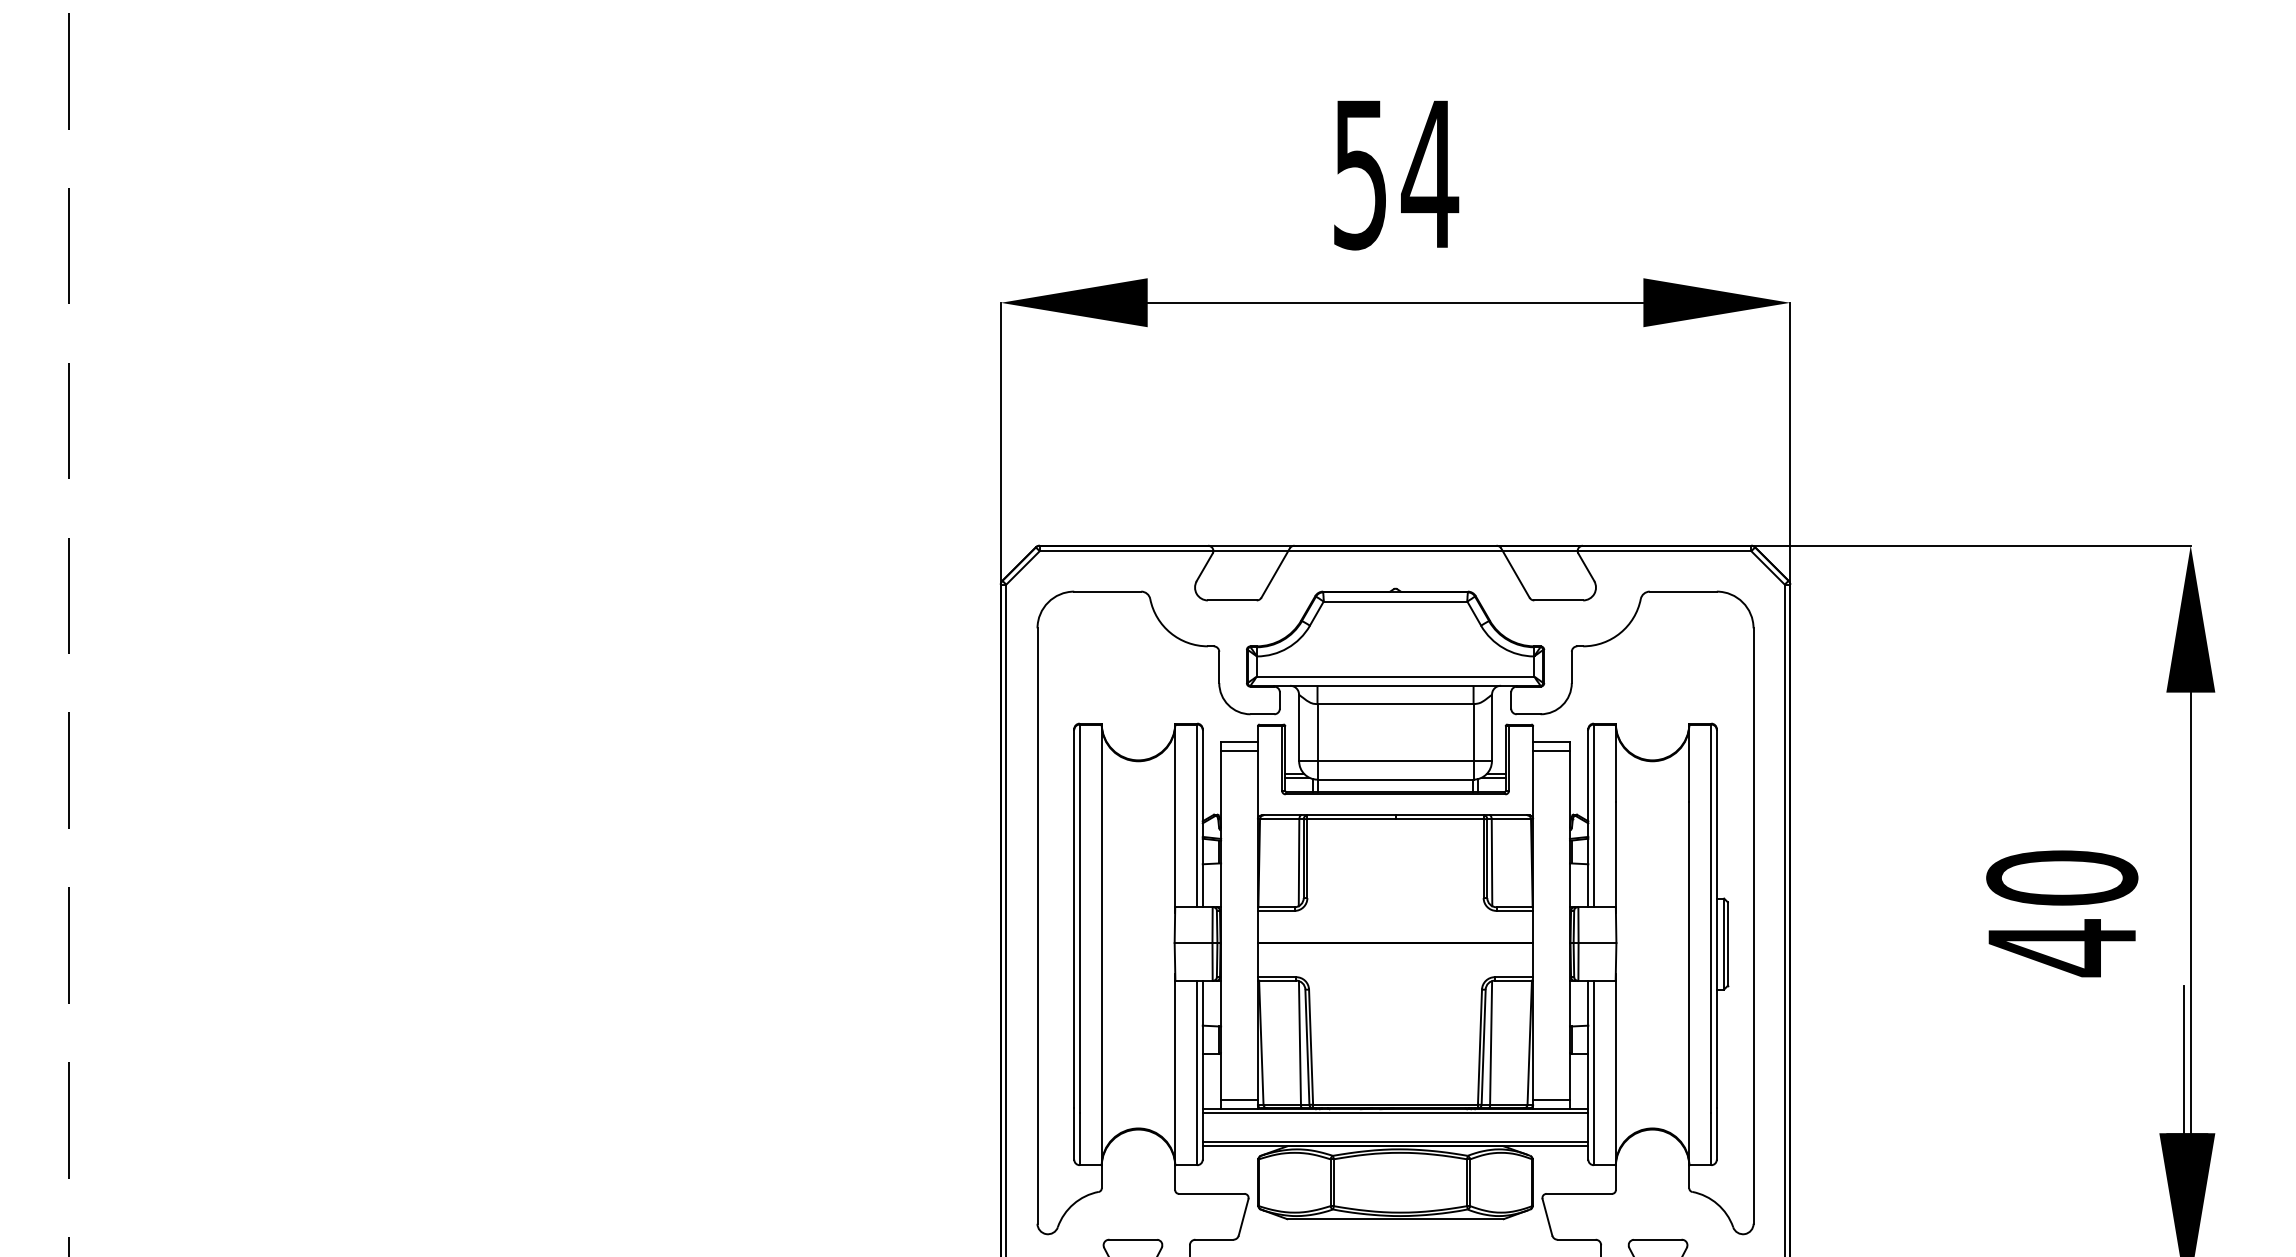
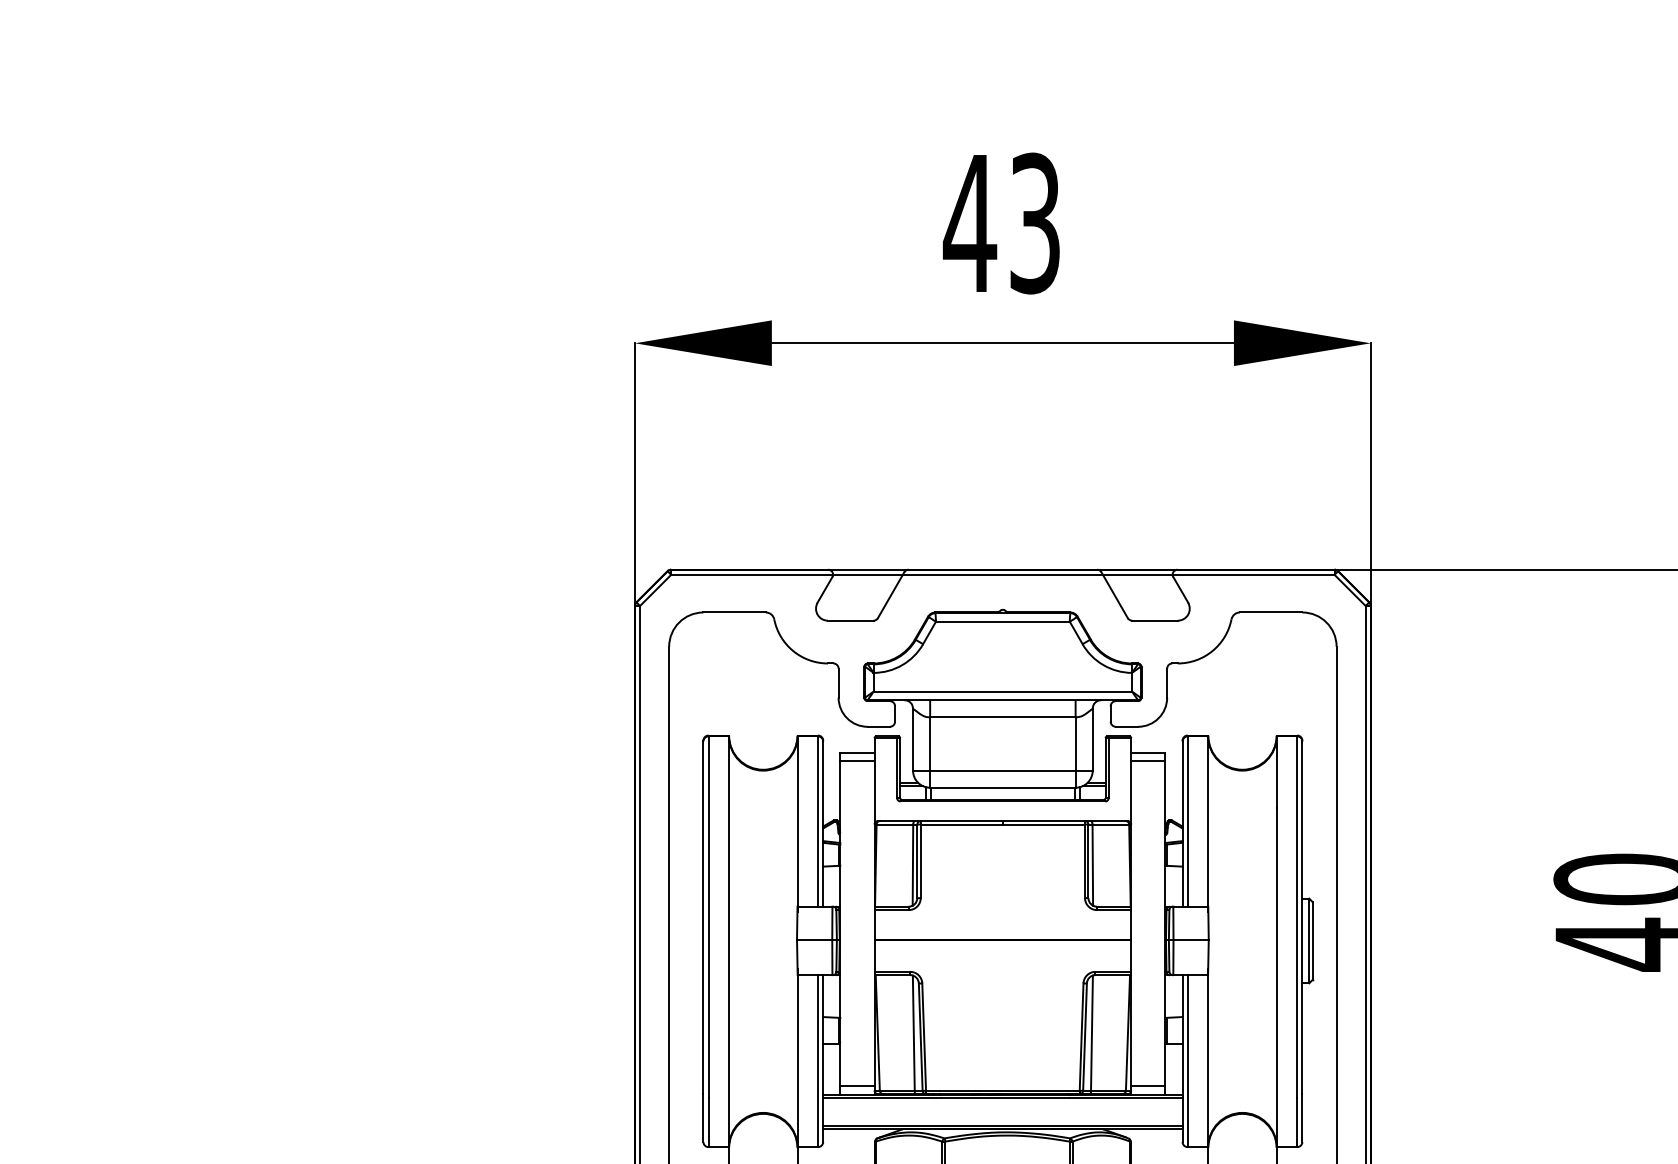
text: (1395, 174) -> (1002, 223), 54 -> 43

